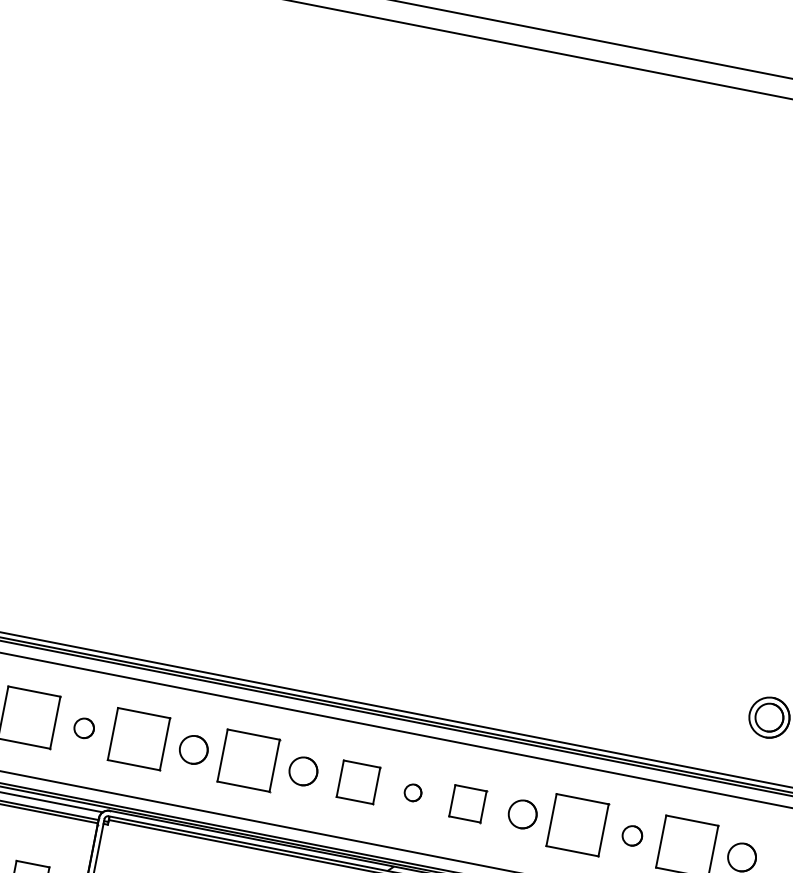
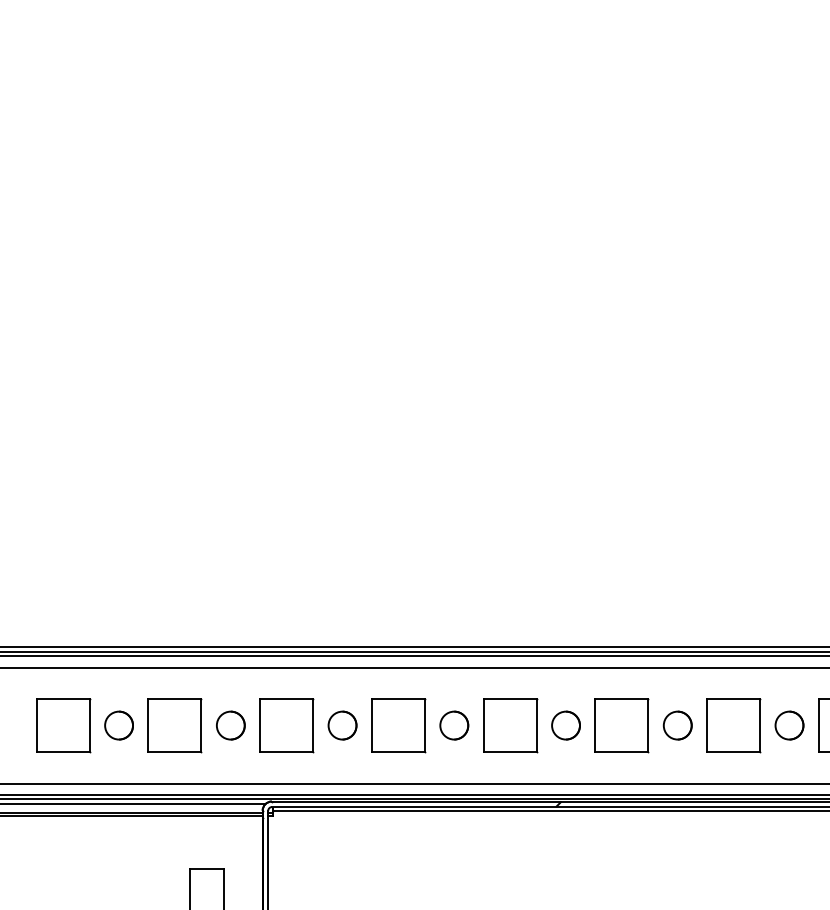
part: (83, 728) -> (230, 725), size x1.43
part: (358, 782) -> (510, 725), size x1.43
part: (412, 792) -> (565, 725), size x1.67
part: (467, 803) -> (621, 725), size x1.67
part: (632, 835) -> (789, 725), size x1.43

